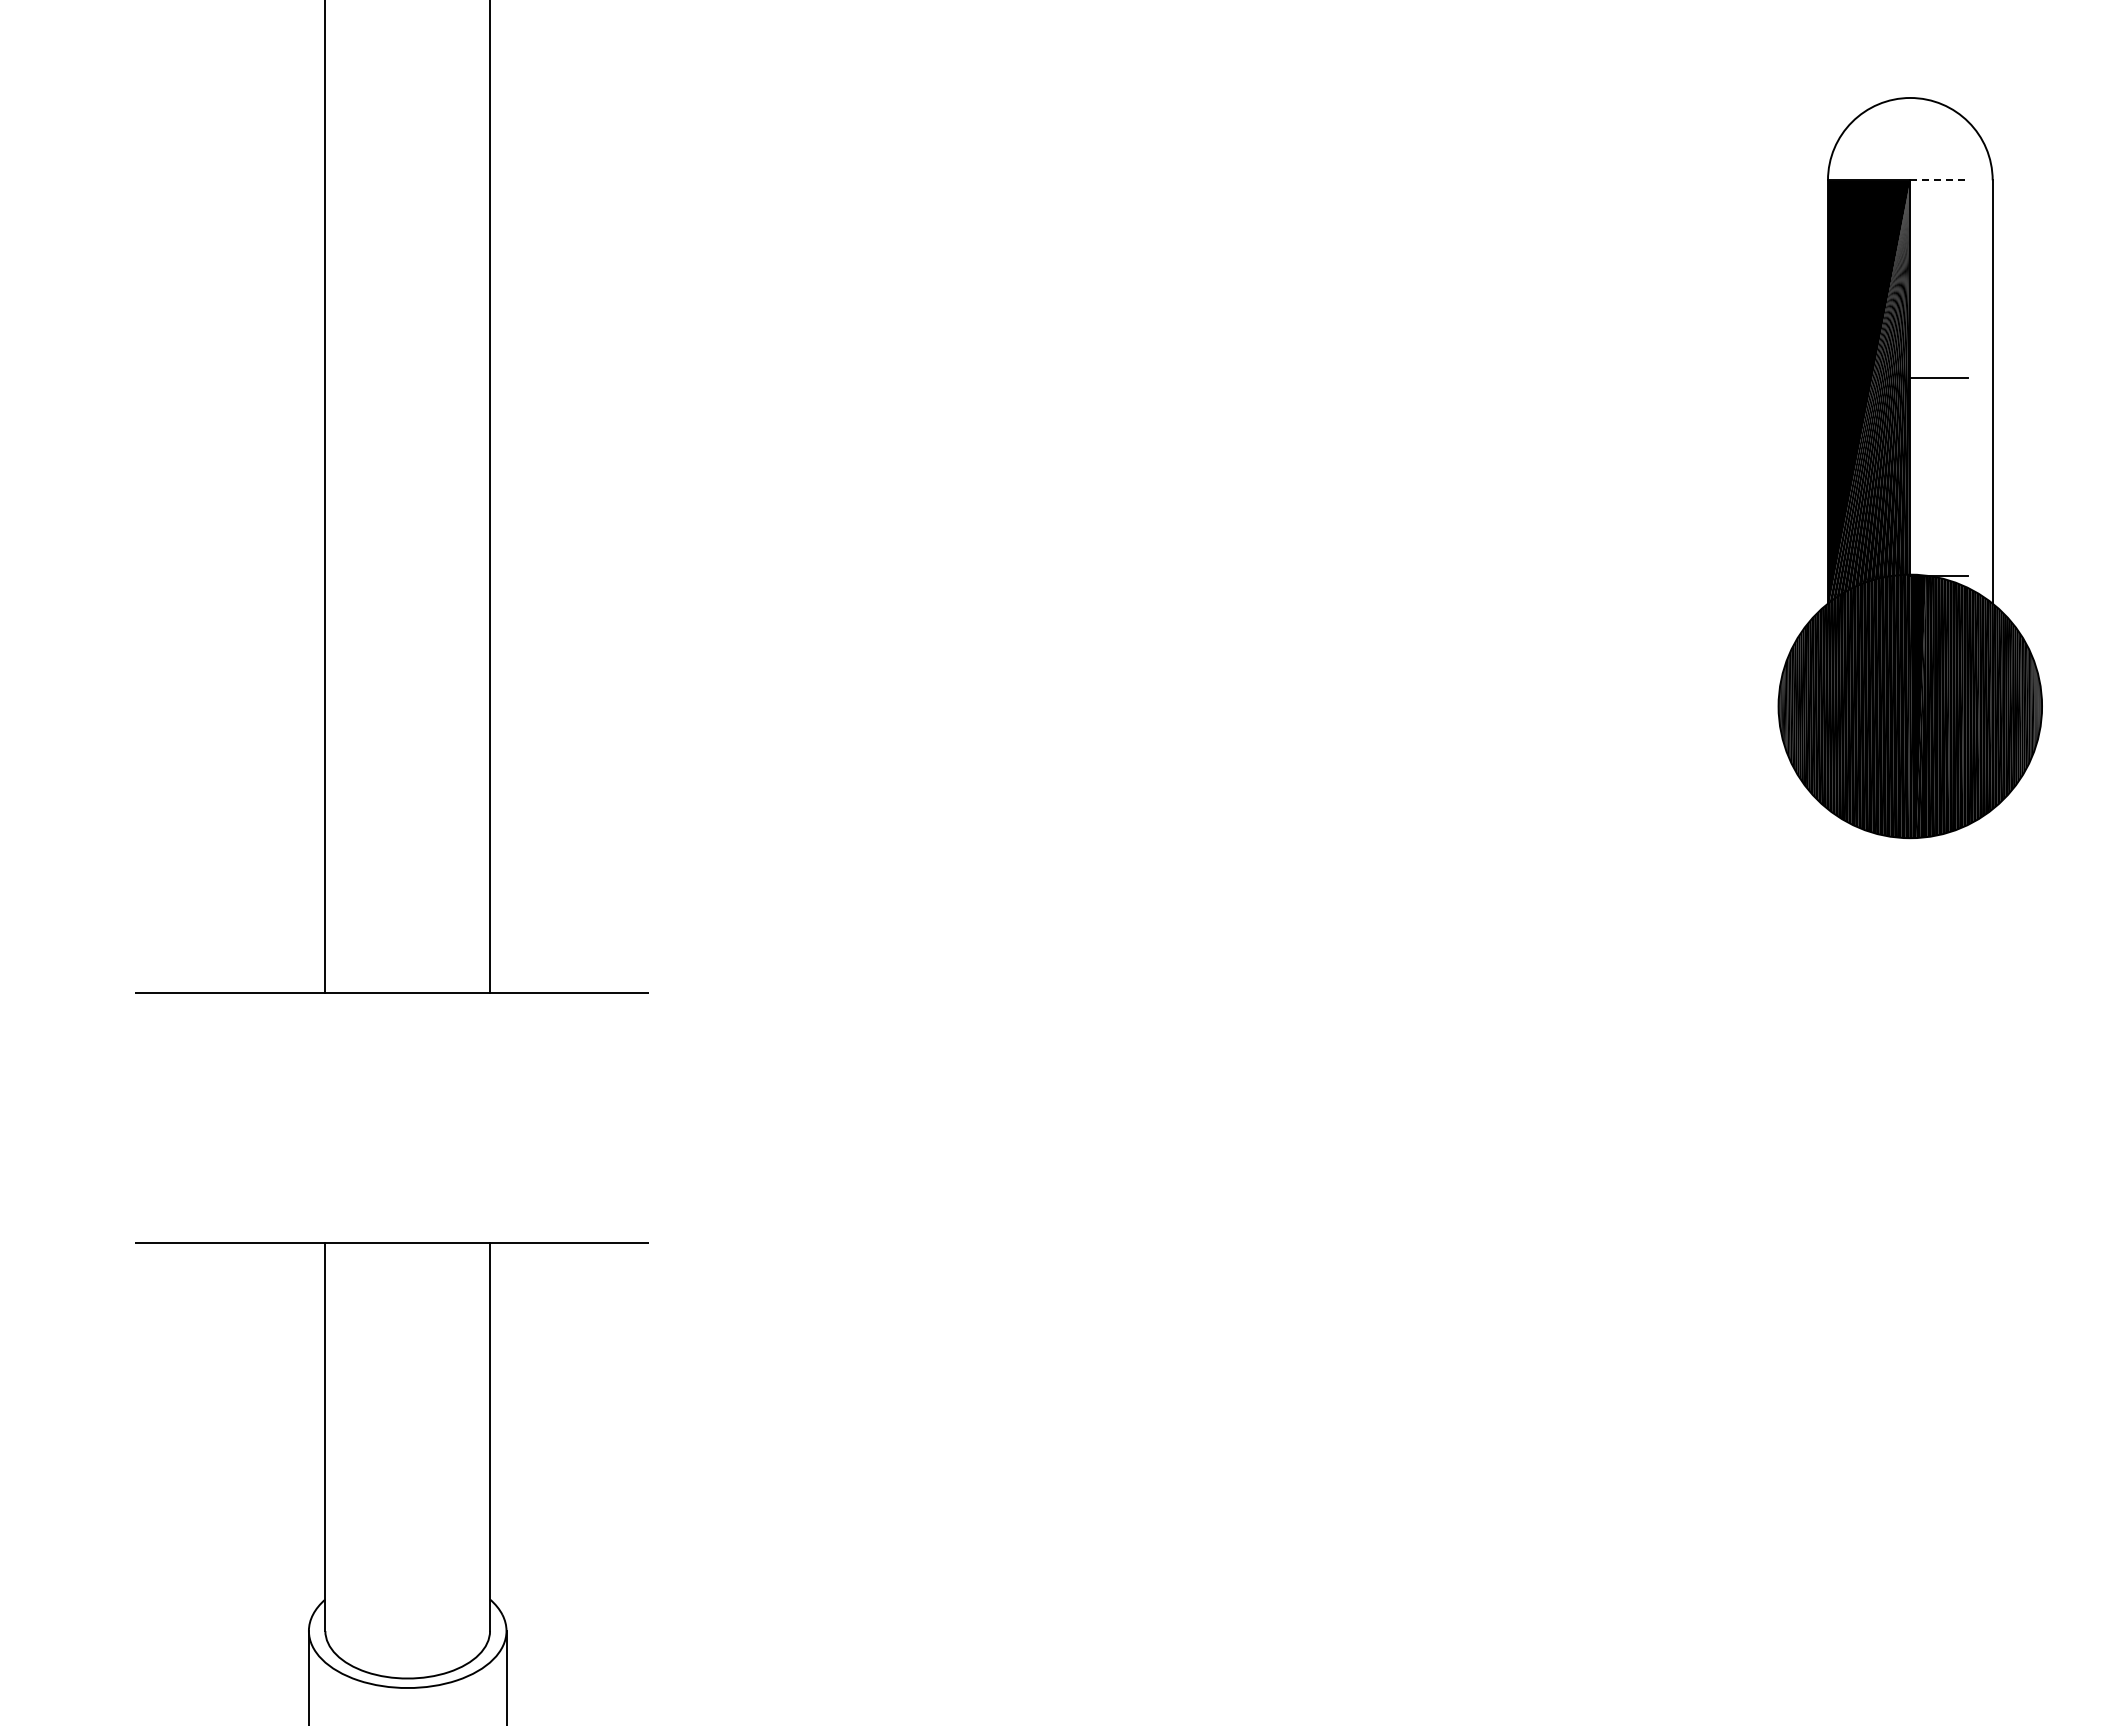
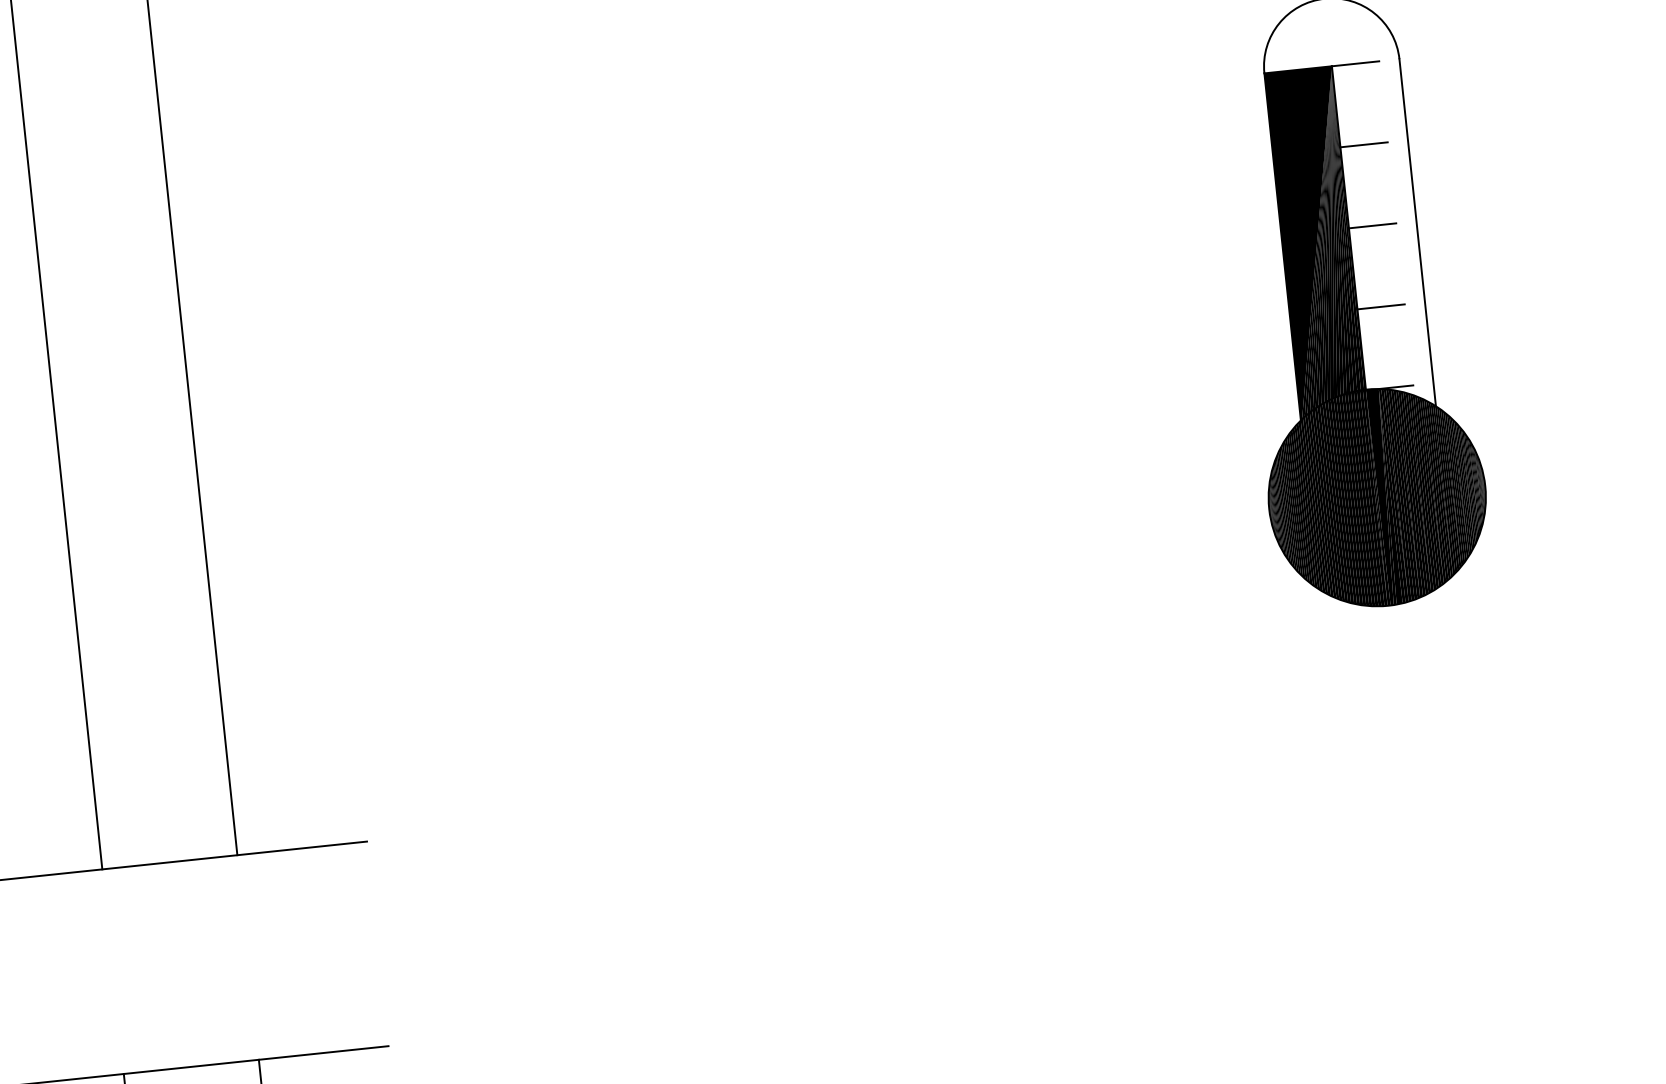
line: (1939, 180) -> (1355, 63), dashed -> solid
line: (1938, 279) -> (1363, 145), added
line: (1938, 476) -> (1380, 306), added

